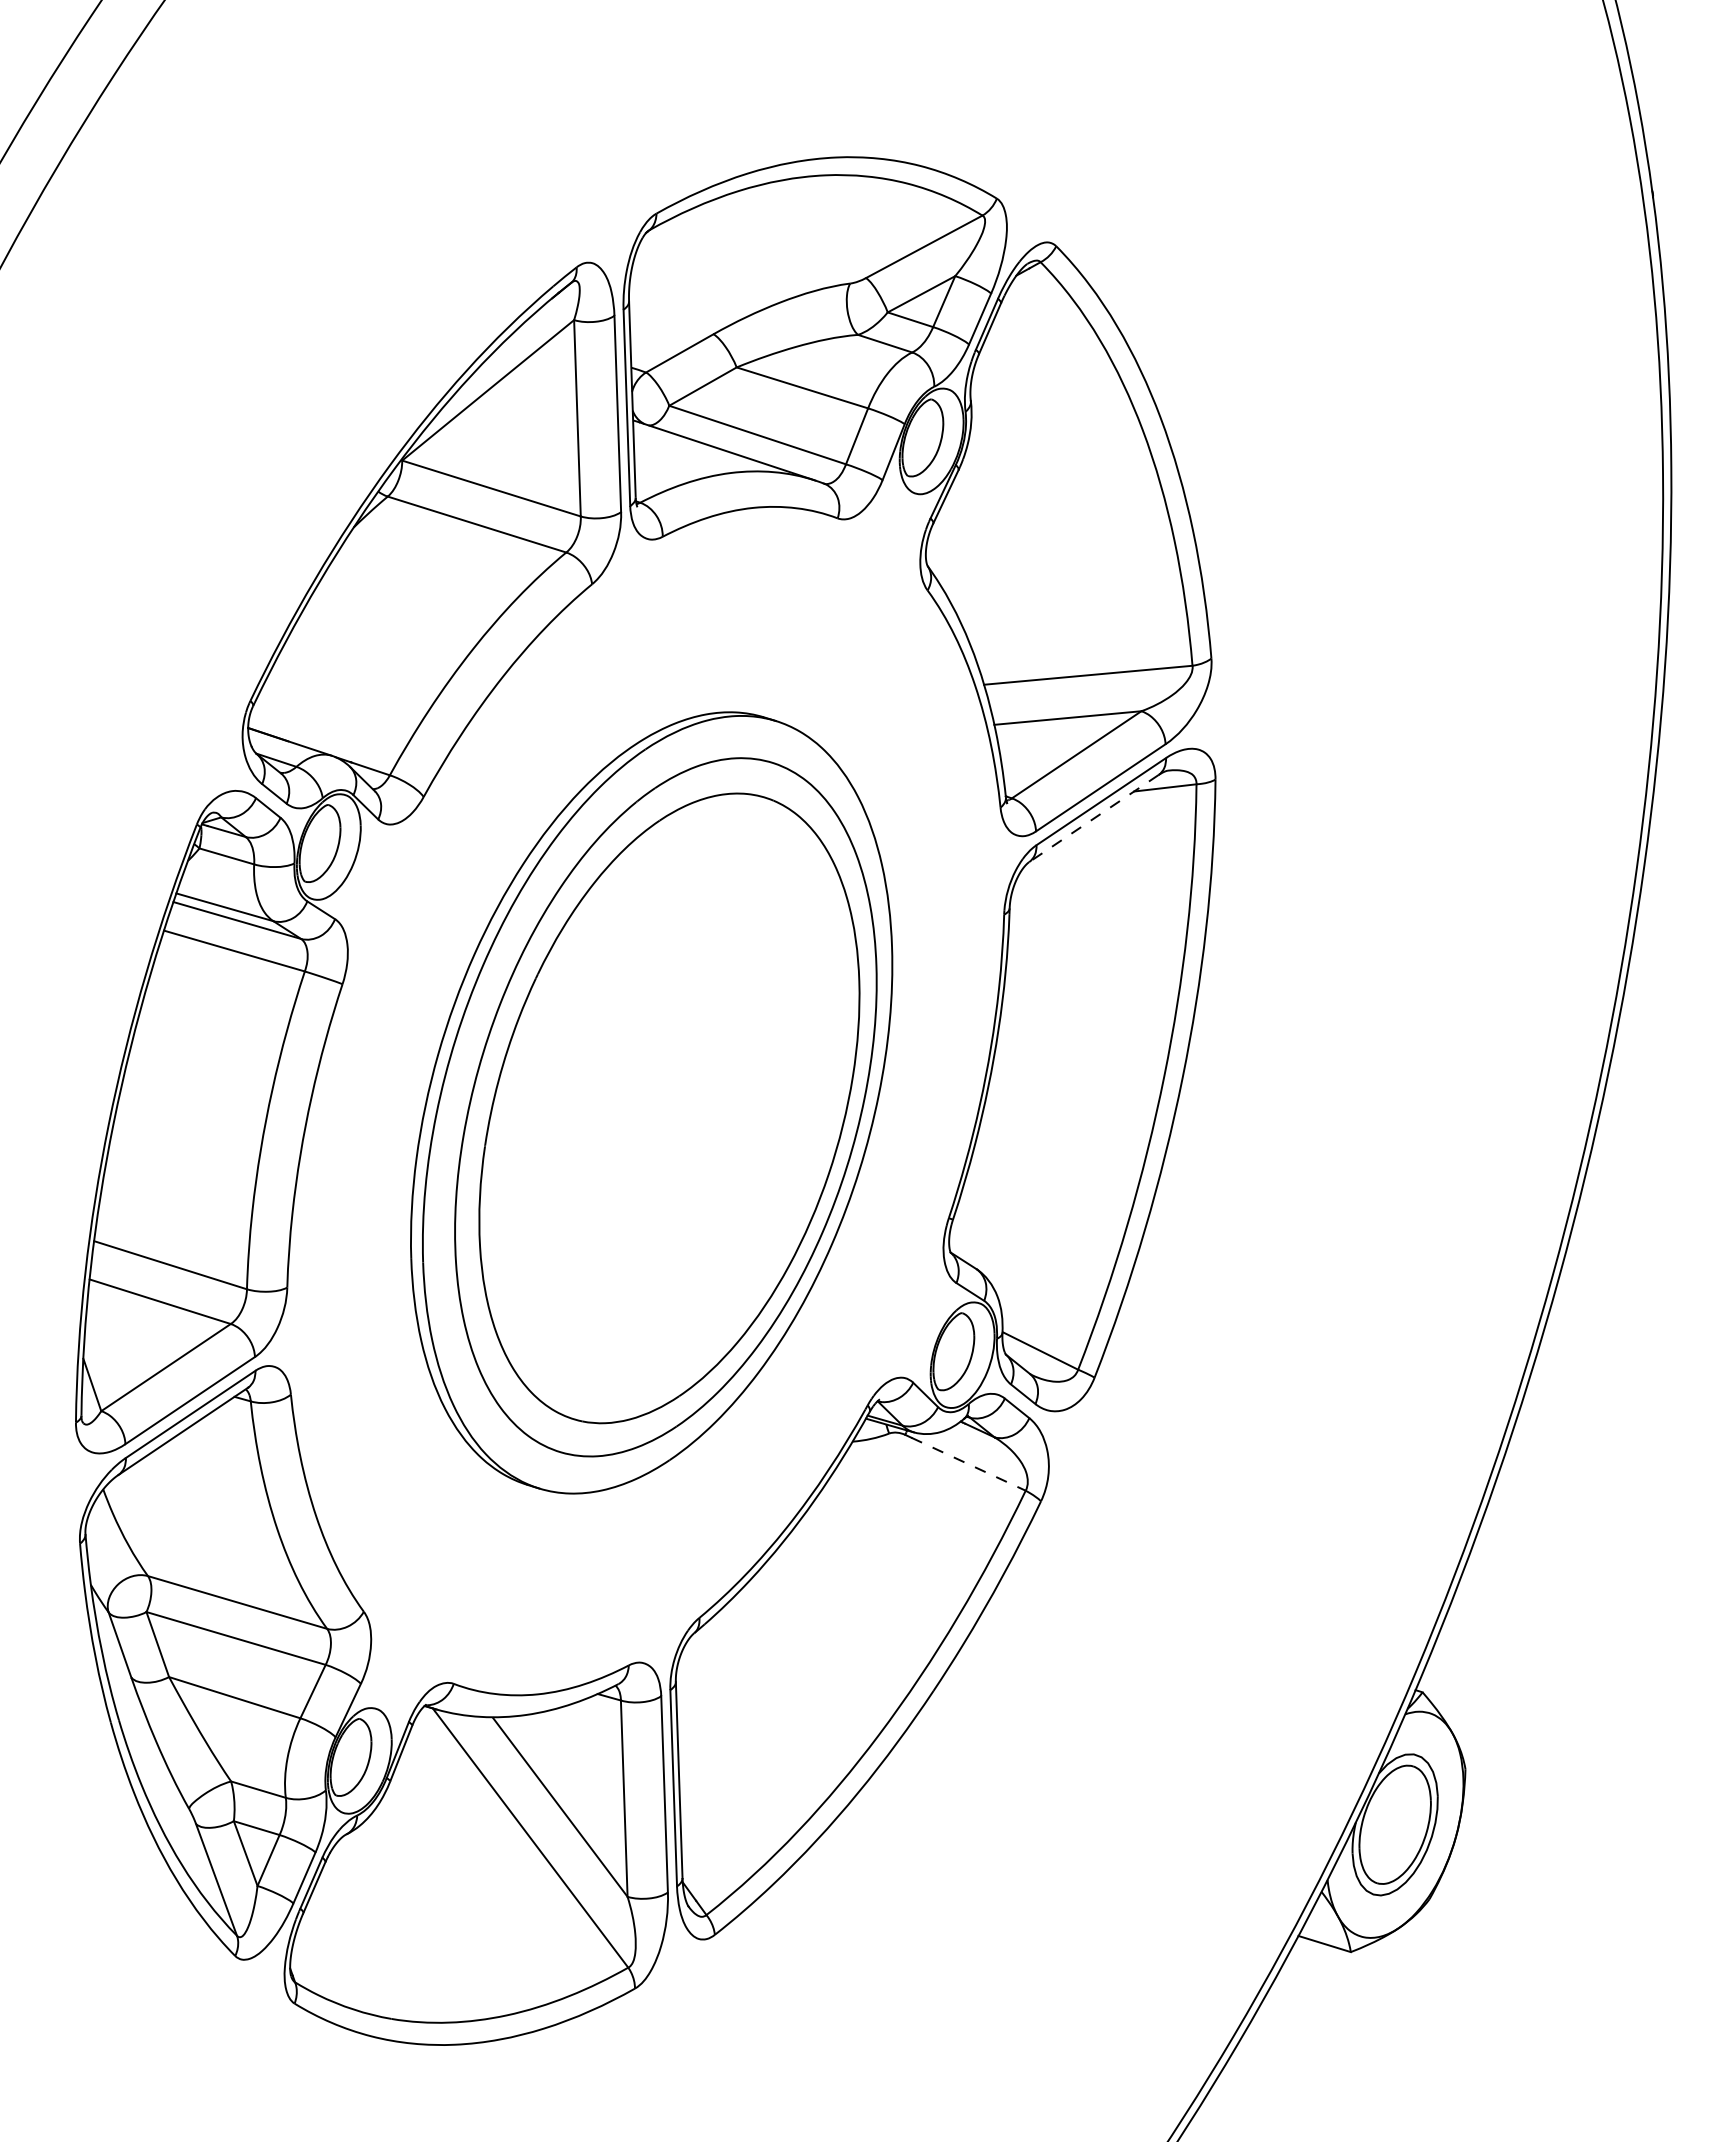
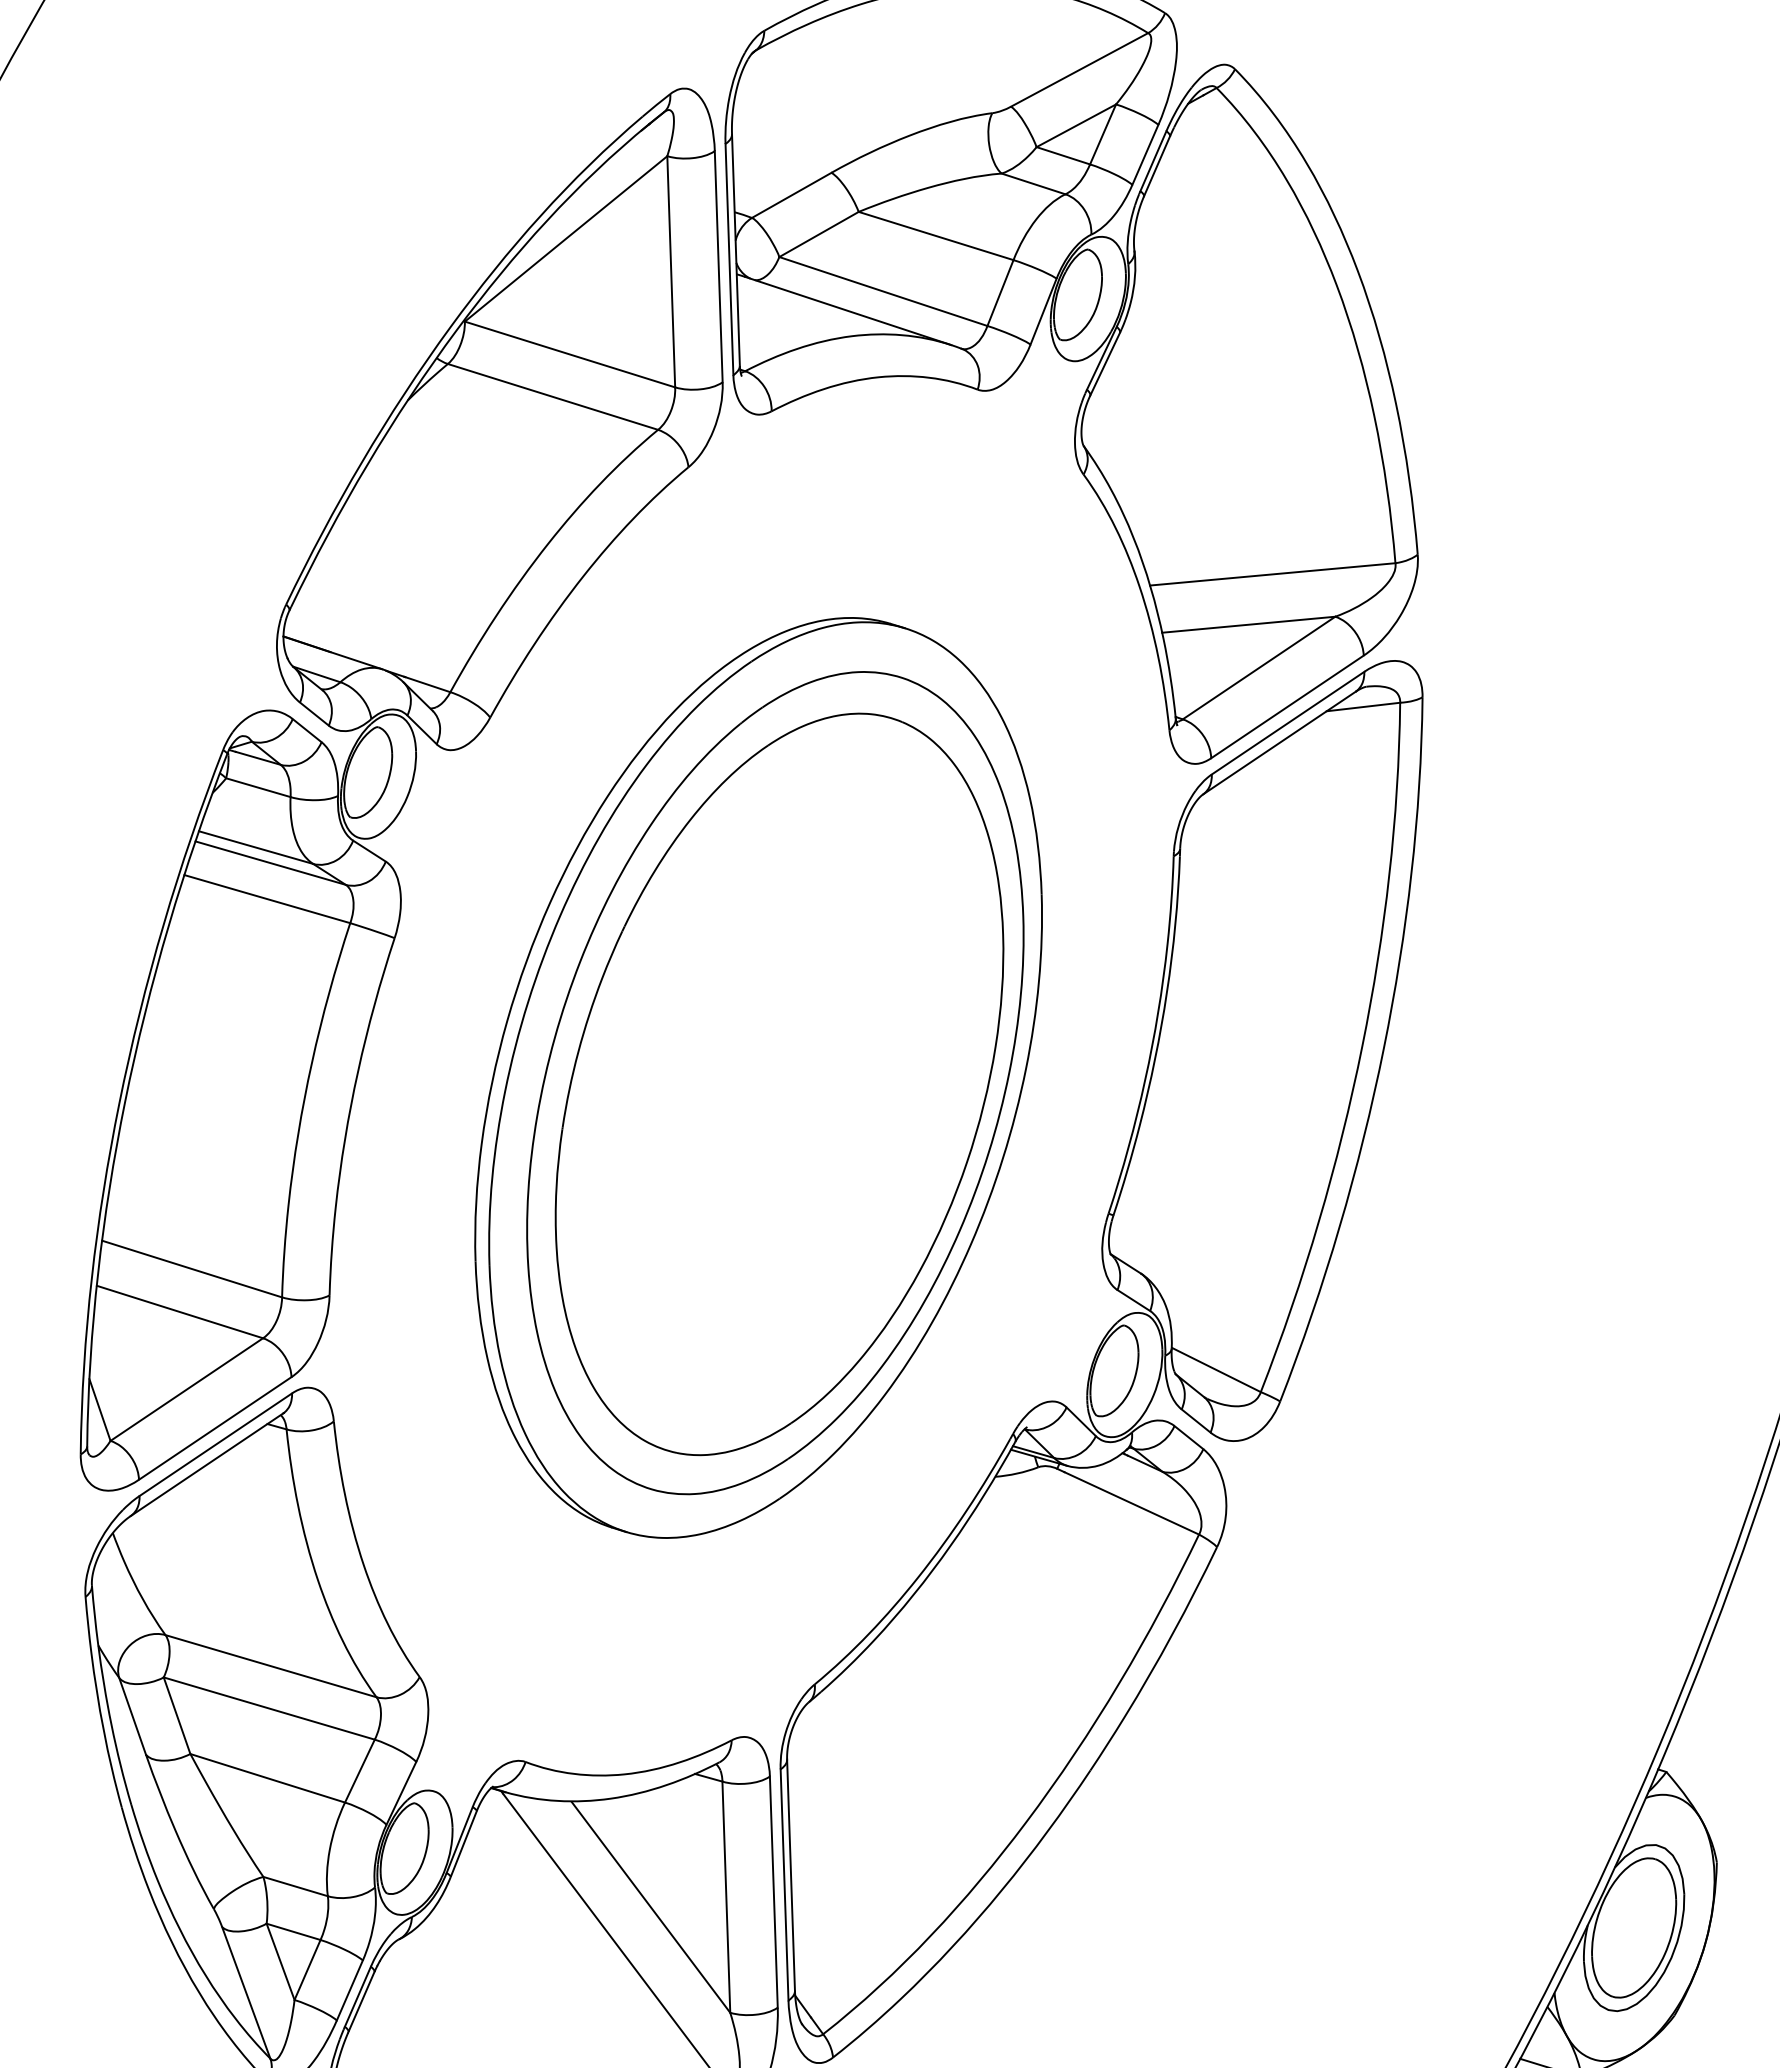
line: (1093, 818) -> (1278, 743), dashed -> solid
line: (968, 1464) -> (1131, 1503), dashed -> solid

